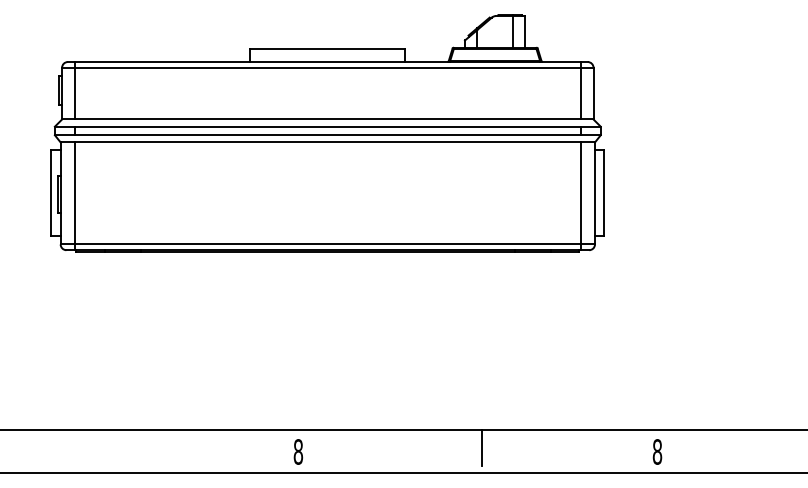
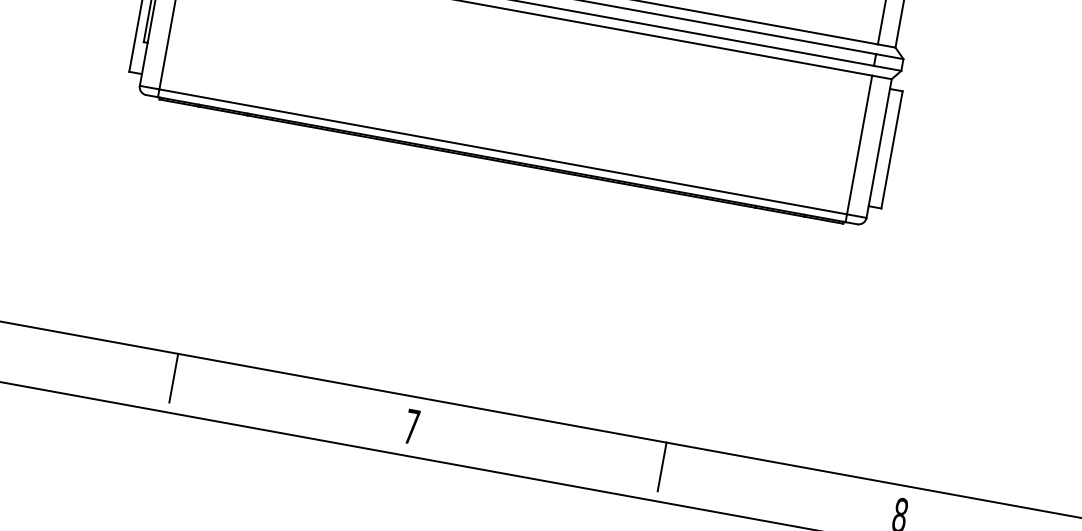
line: (122, 448) -> (173, 378), added
text: (298, 451) -> (412, 426), 8 -> 7

